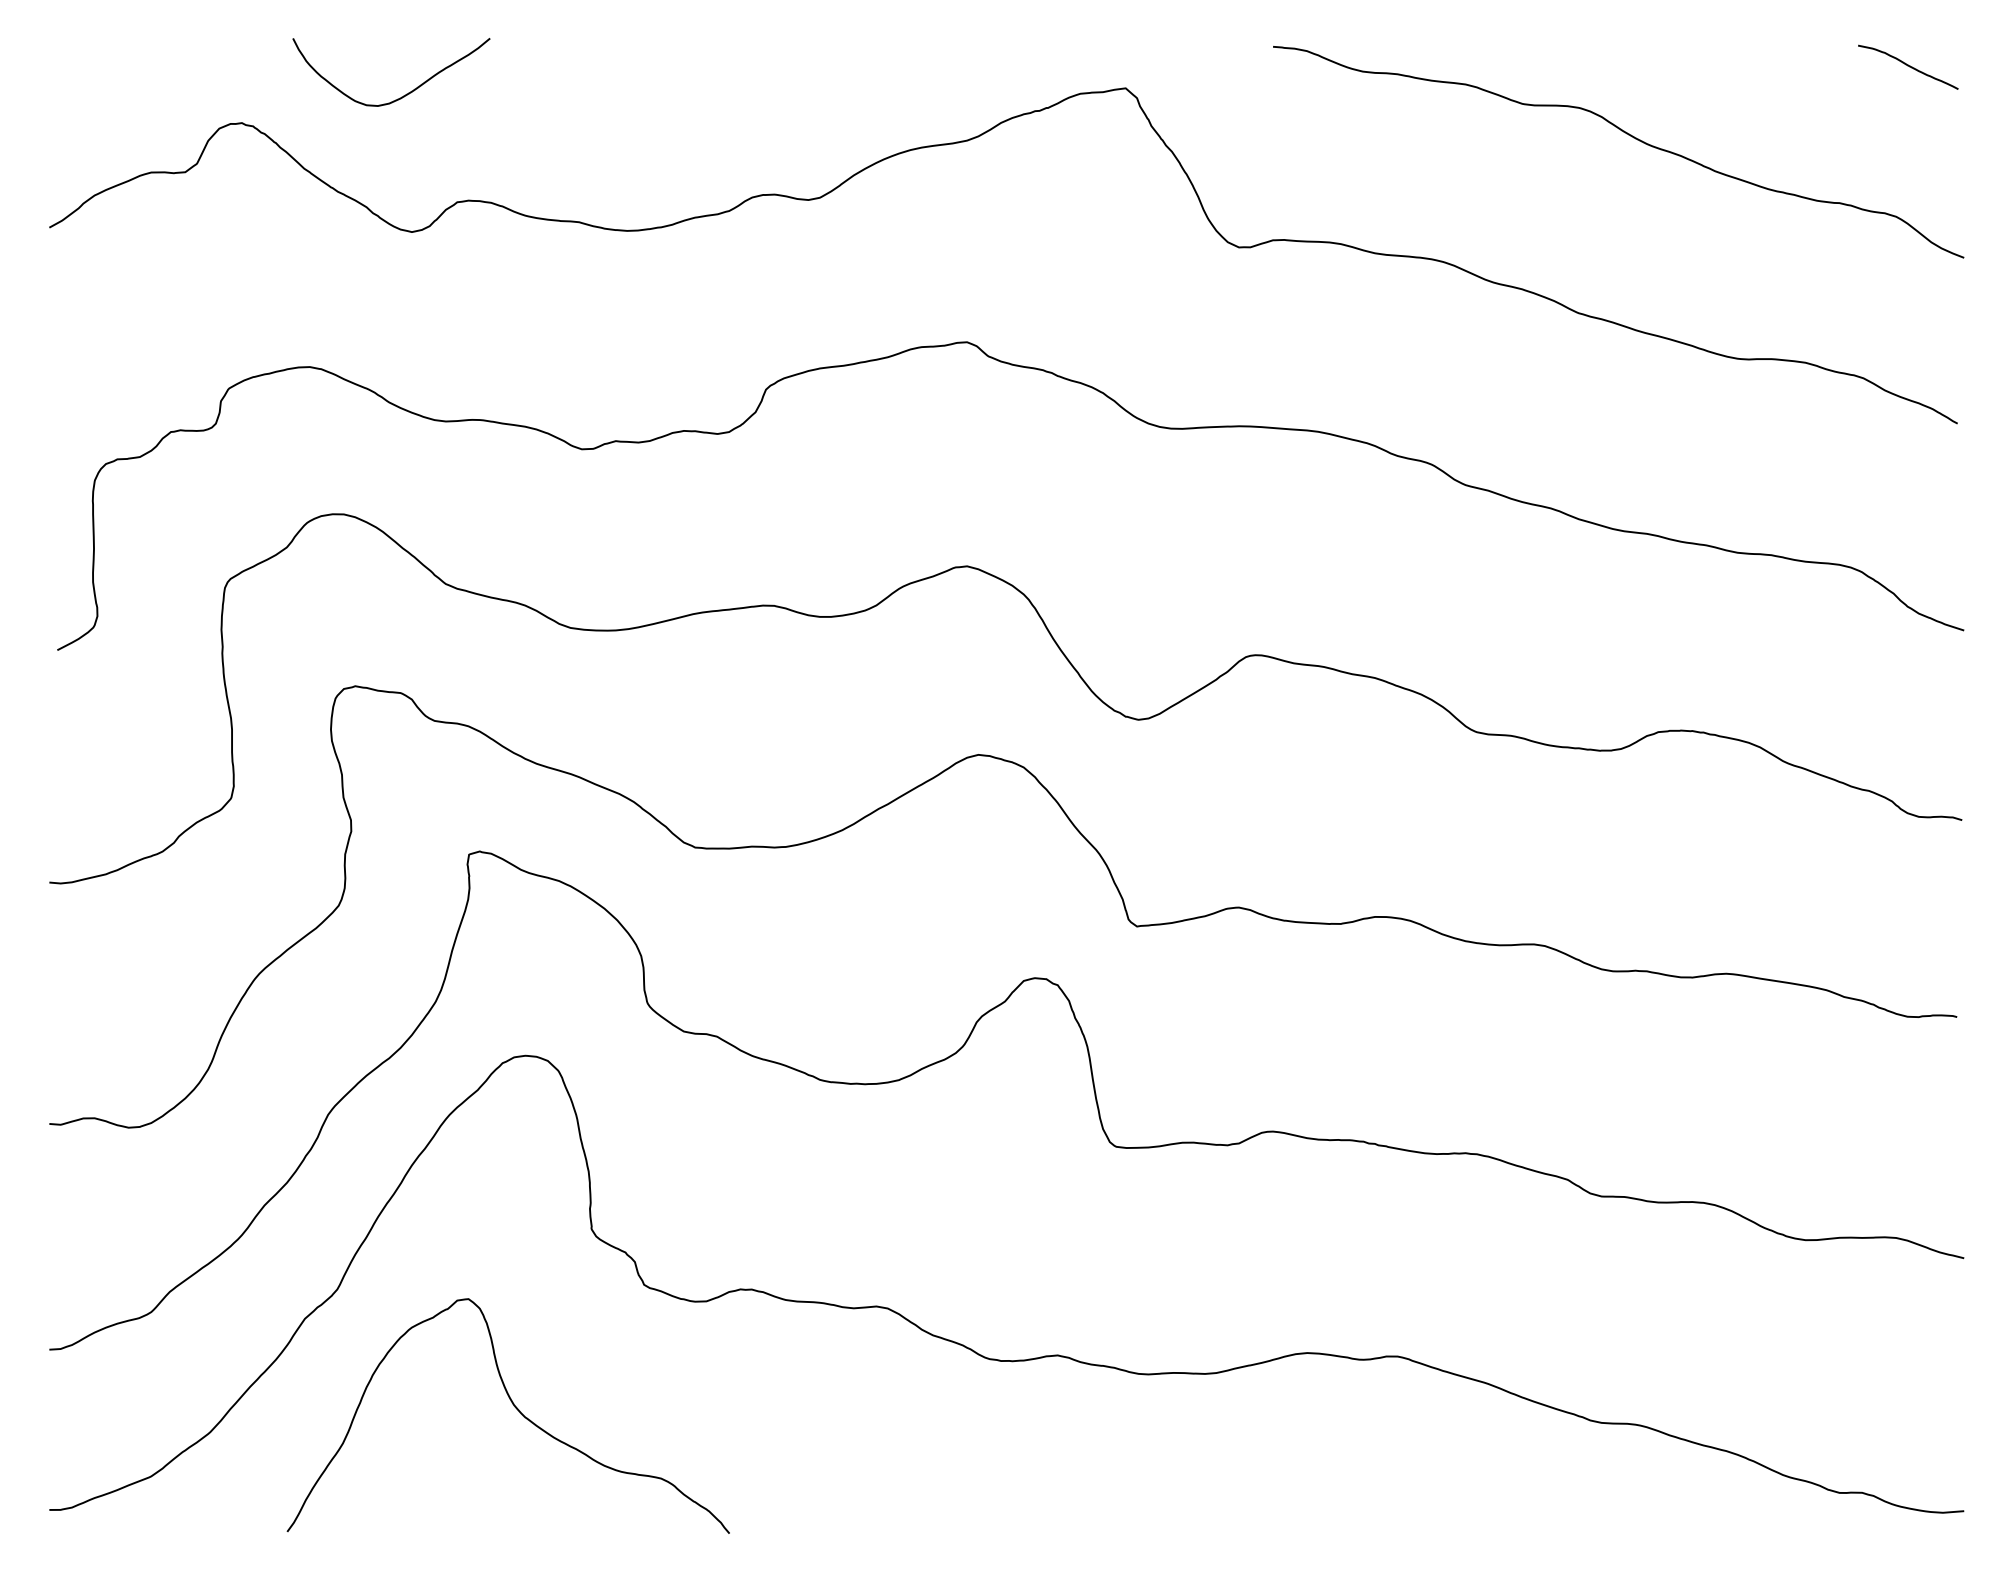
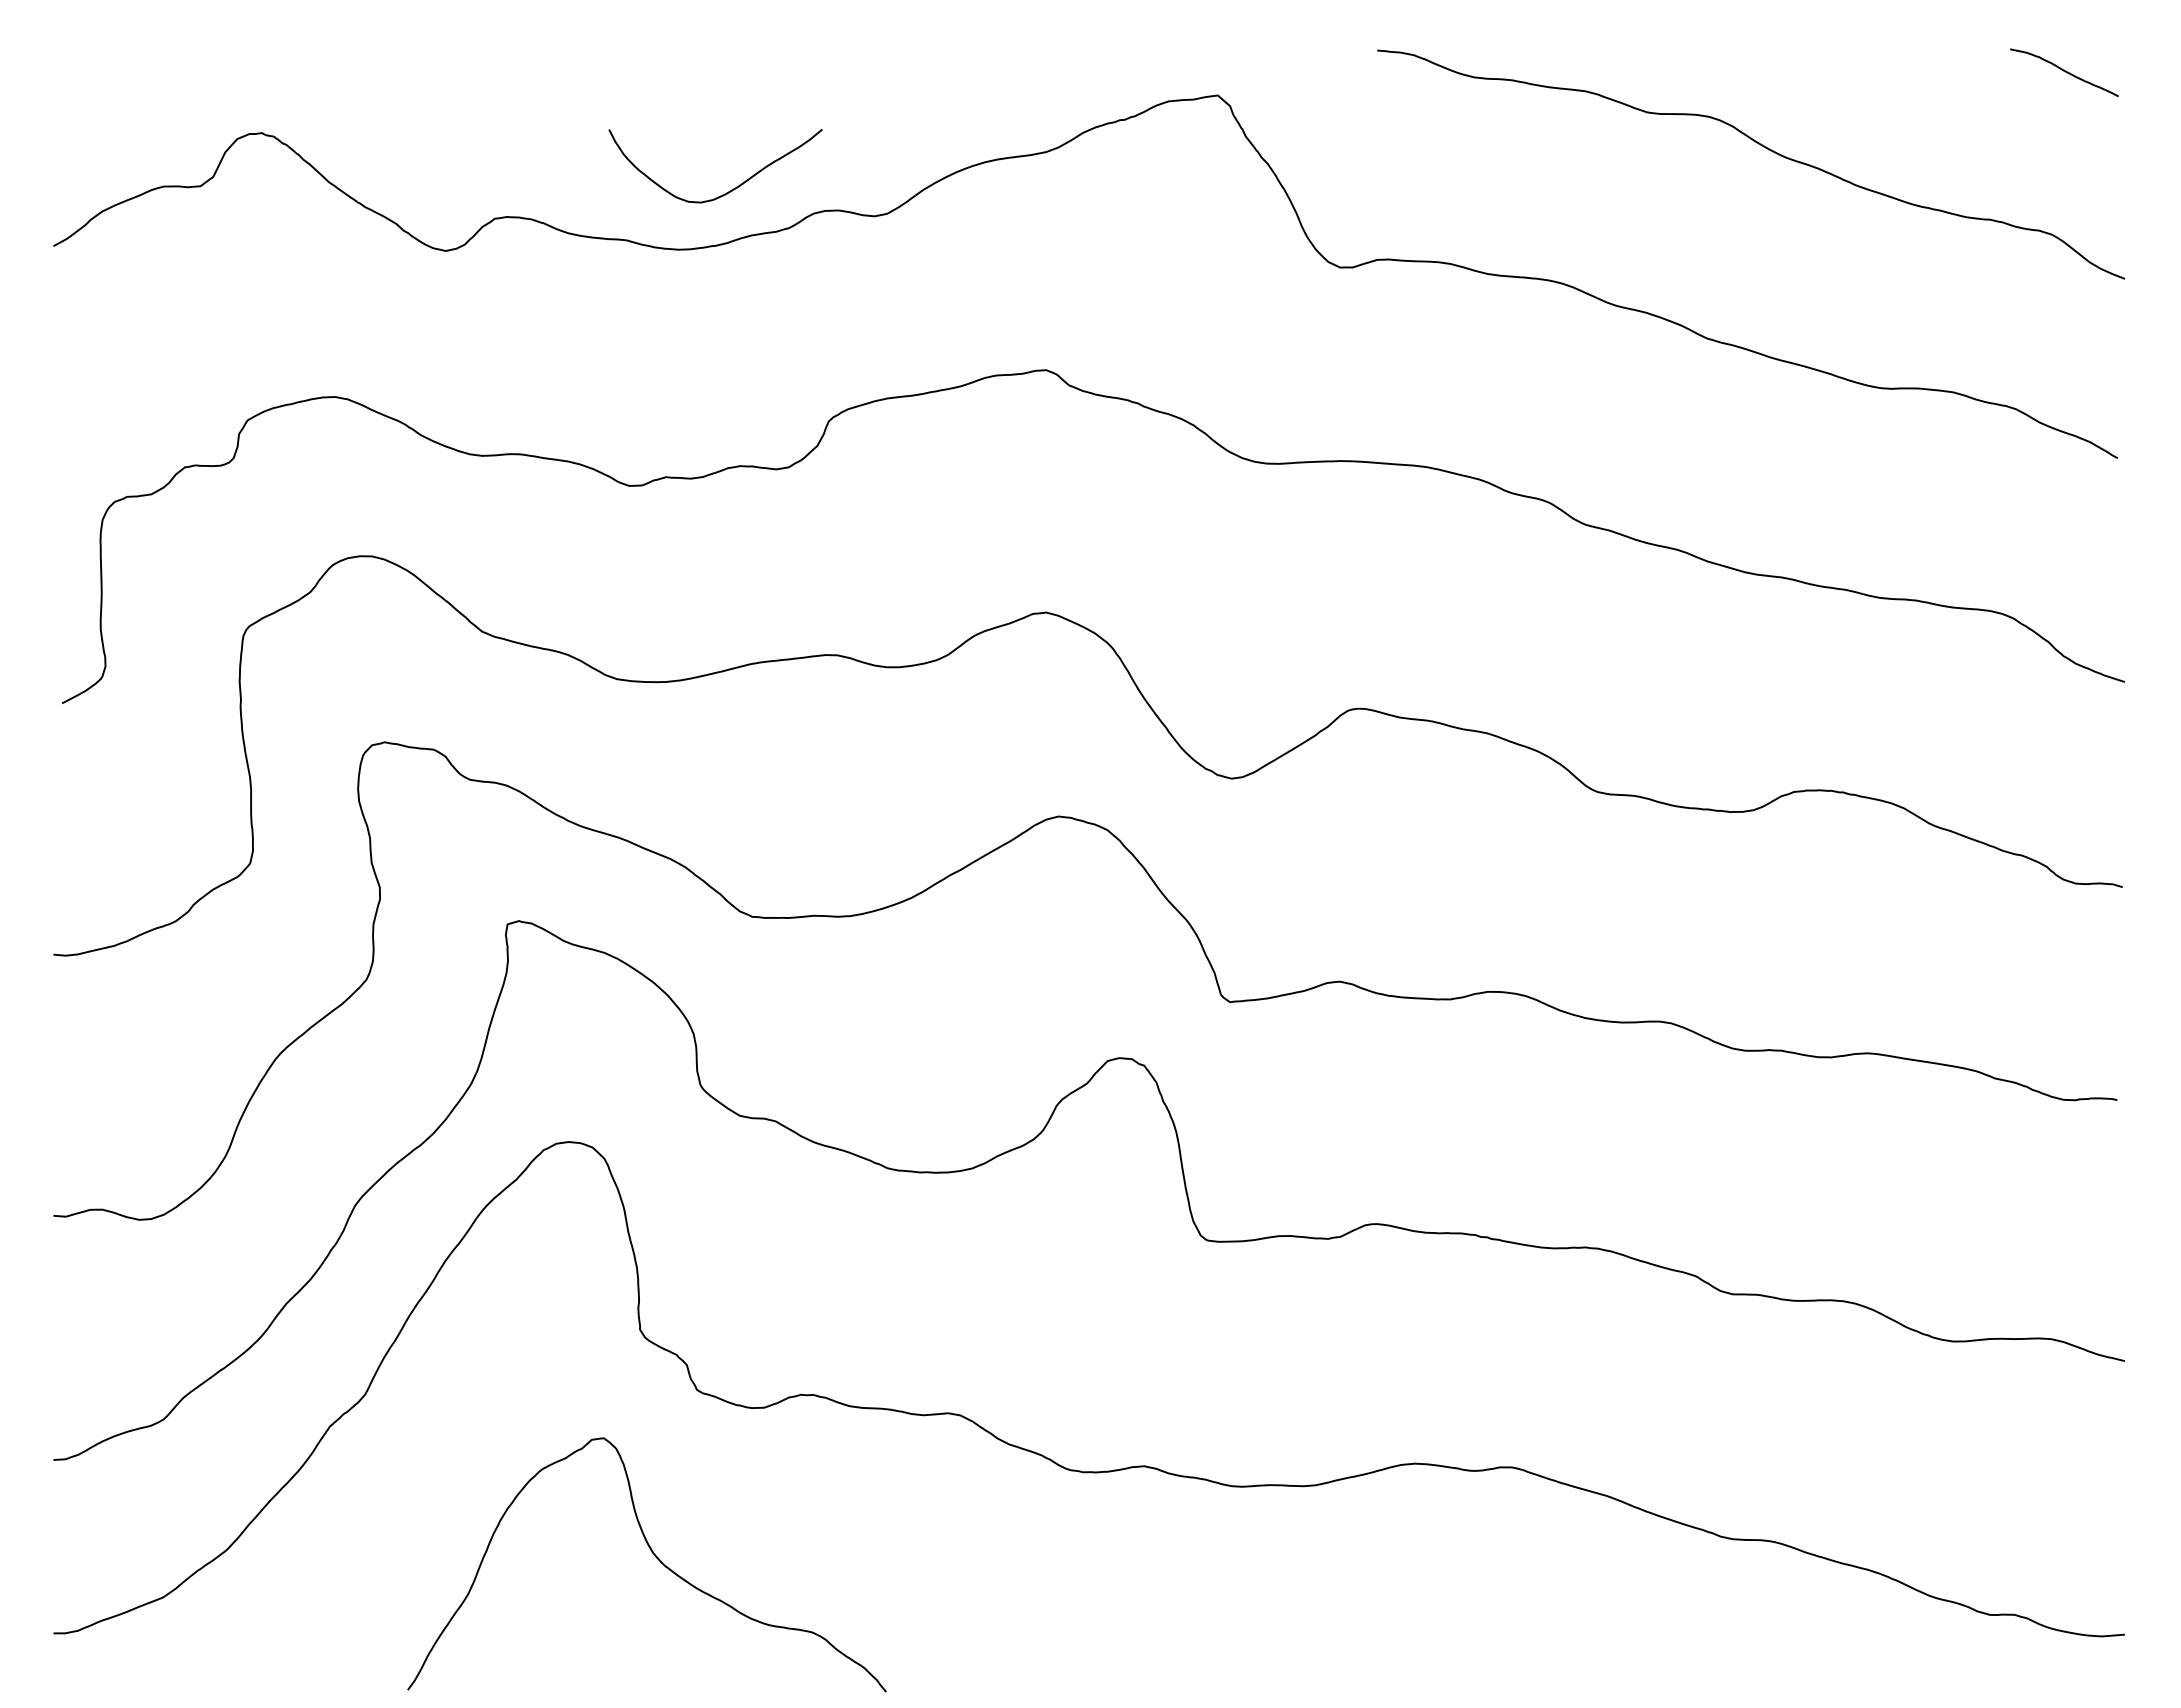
curve: (406, 93) -> (731, 189), moved
curve: (515, 1408) -> (654, 1556), moved

